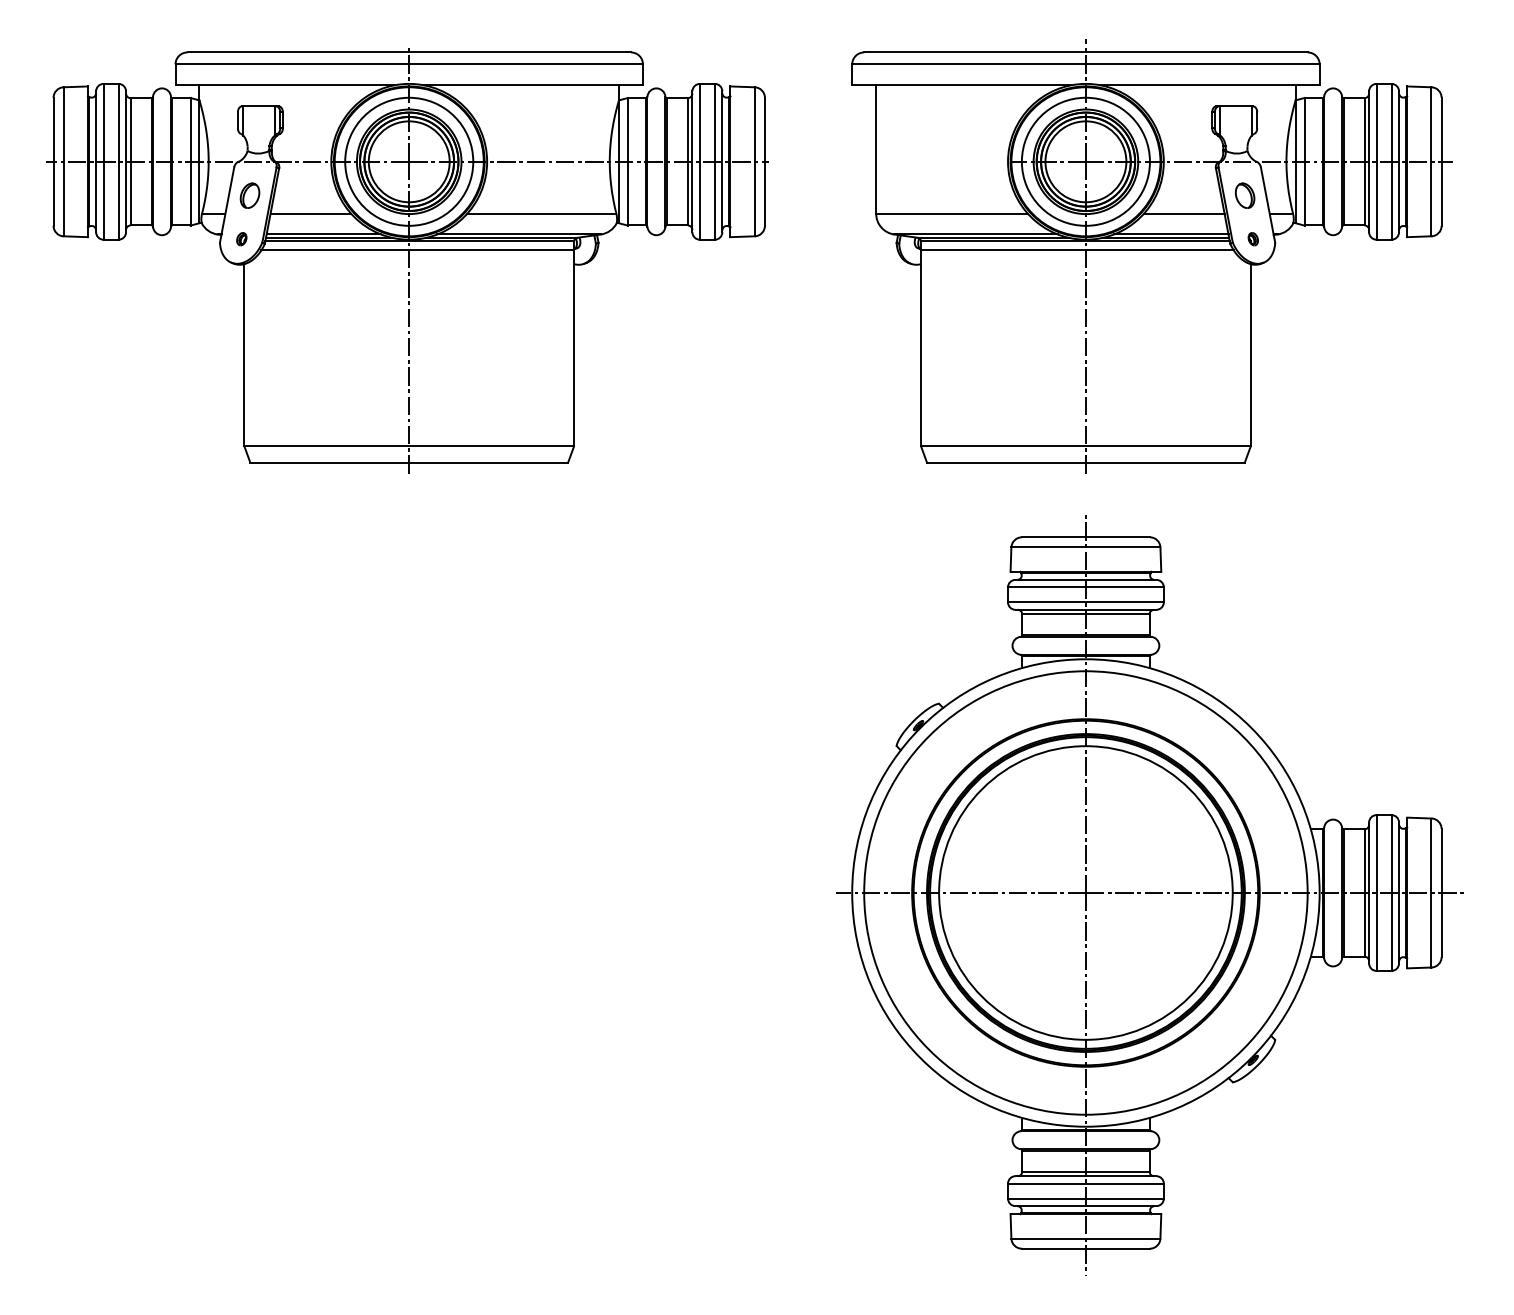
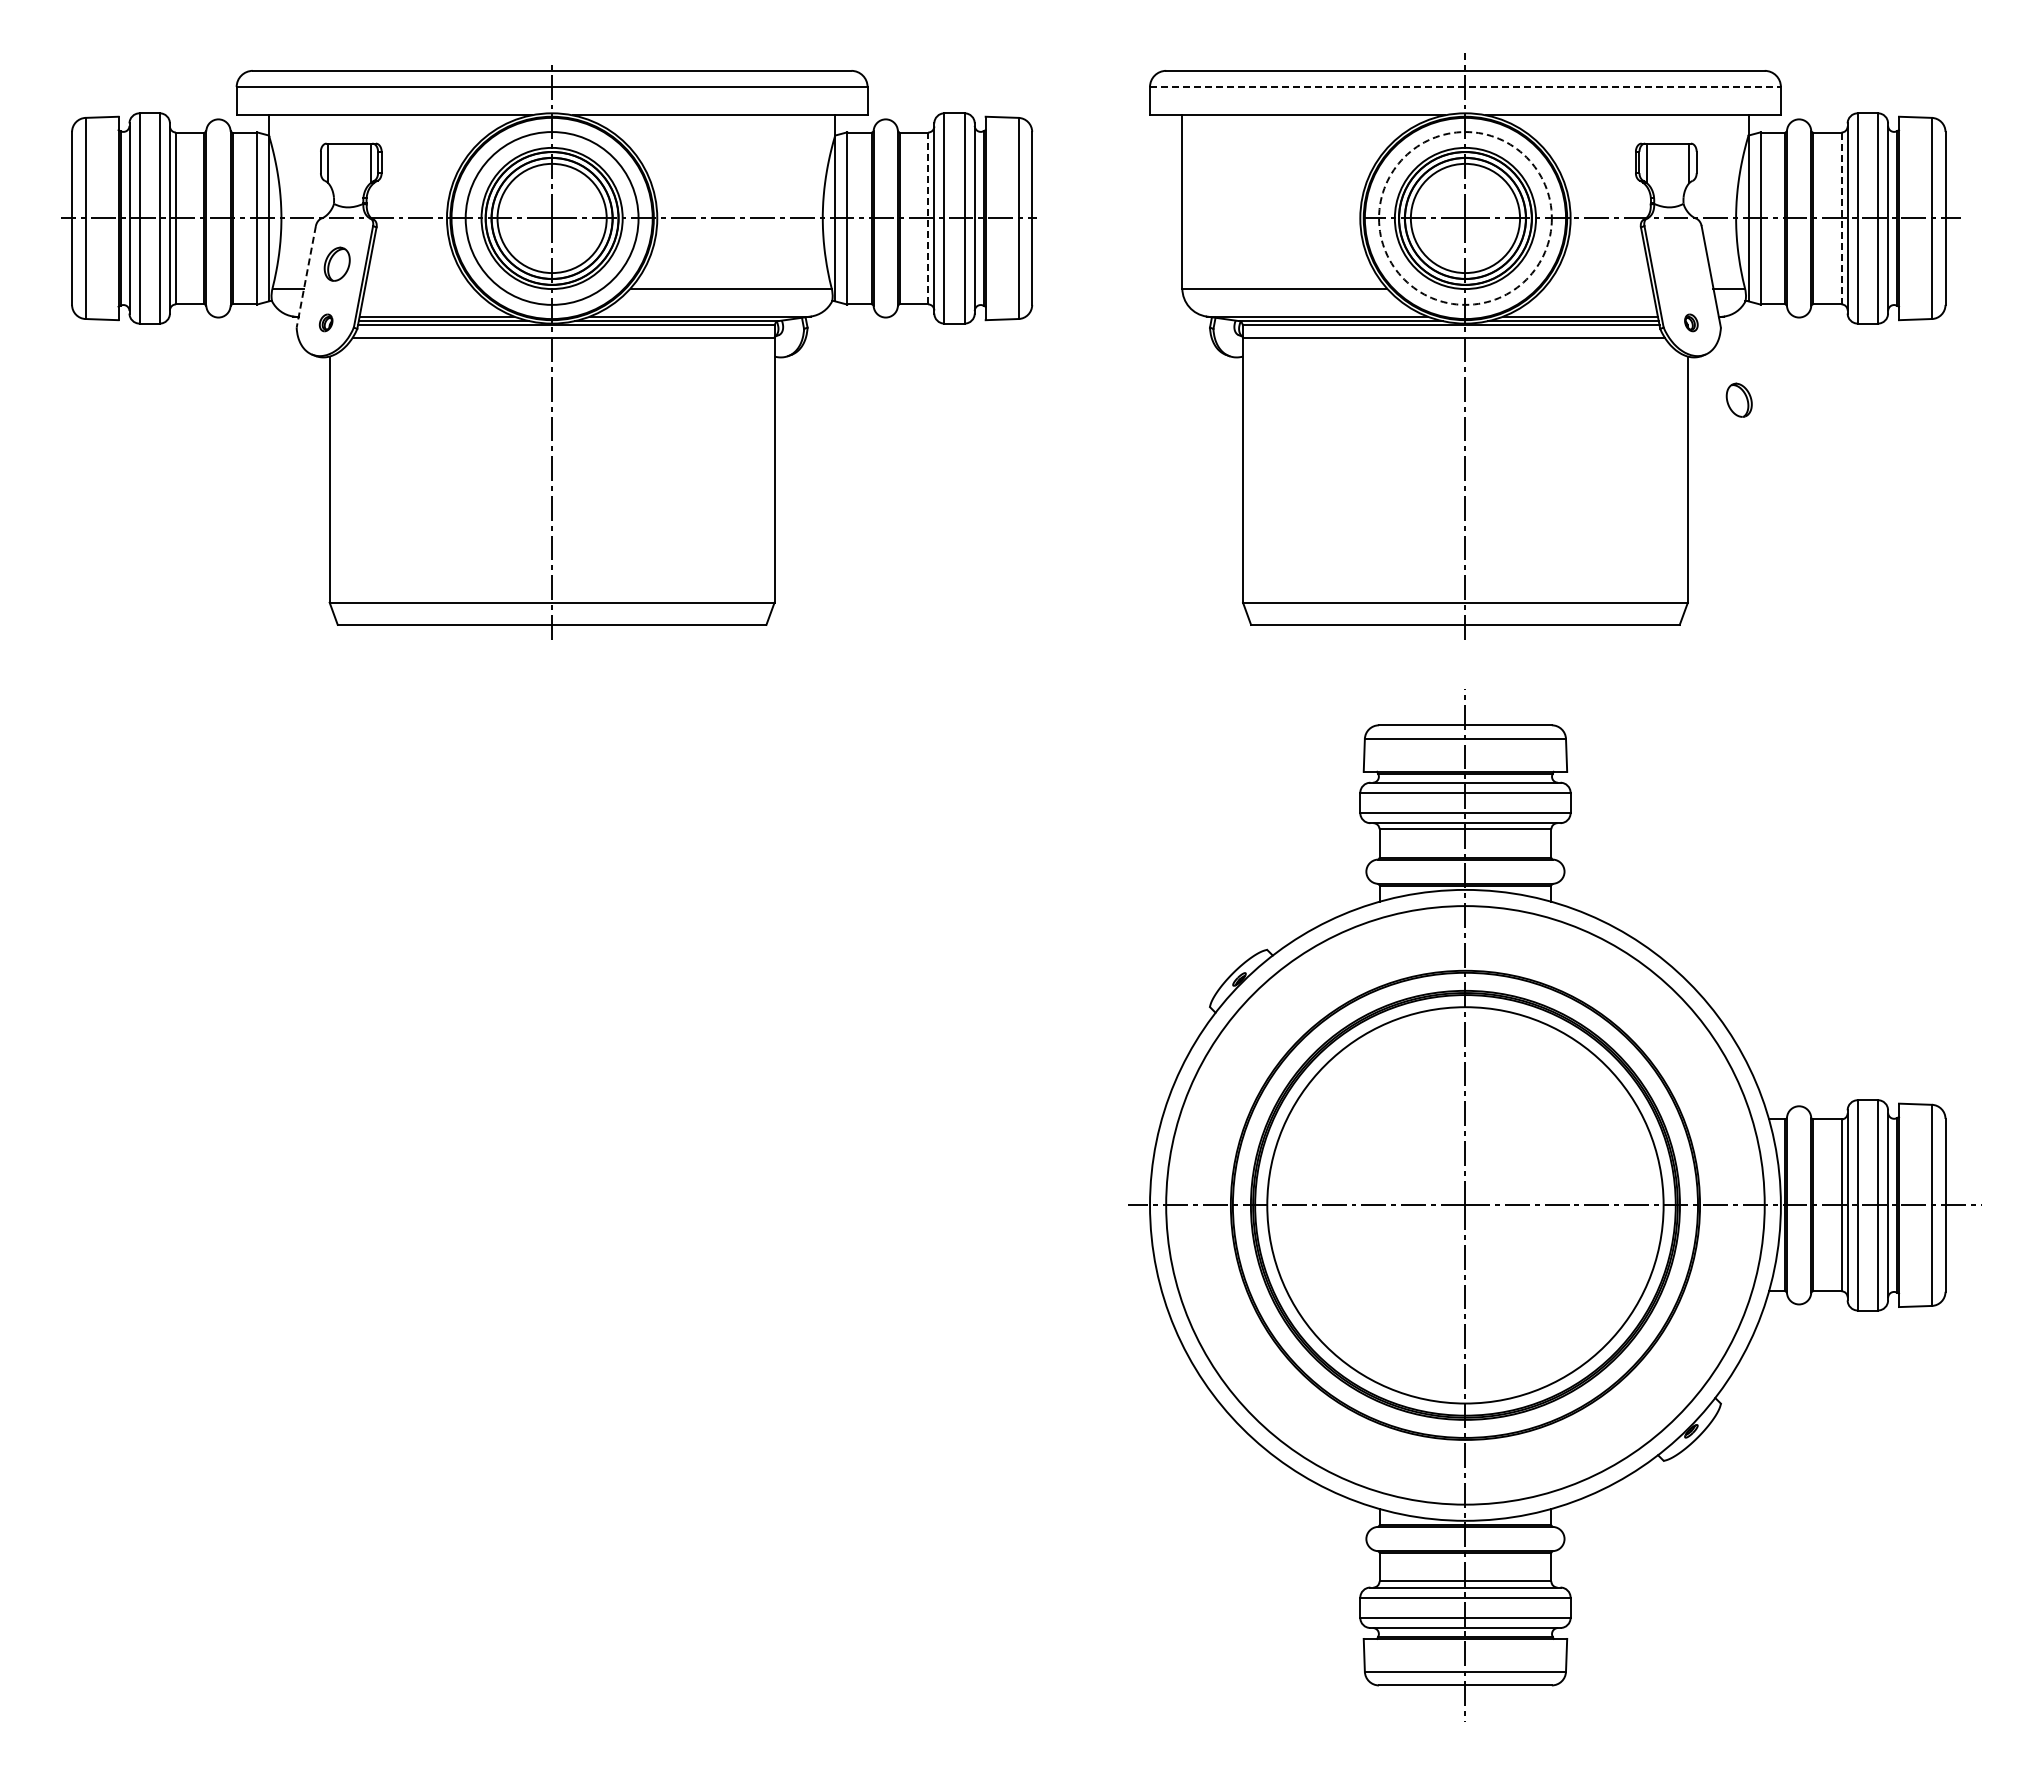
line: (1085, 64) -> (1465, 87), solid -> dashed
line: (688, 161) -> (928, 218), solid -> dashed
circle: (1085, 161) -> (1465, 218), solid -> dashed
line: (1364, 161) -> (1841, 218), solid -> dashed
part: (1244, 195) -> (1738, 399), moved
line: (227, 204) -> (306, 276), solid -> dashed
line: (310, 213) -> (418, 288), removed
line: (1183, 213) -> (1597, 288), removed

